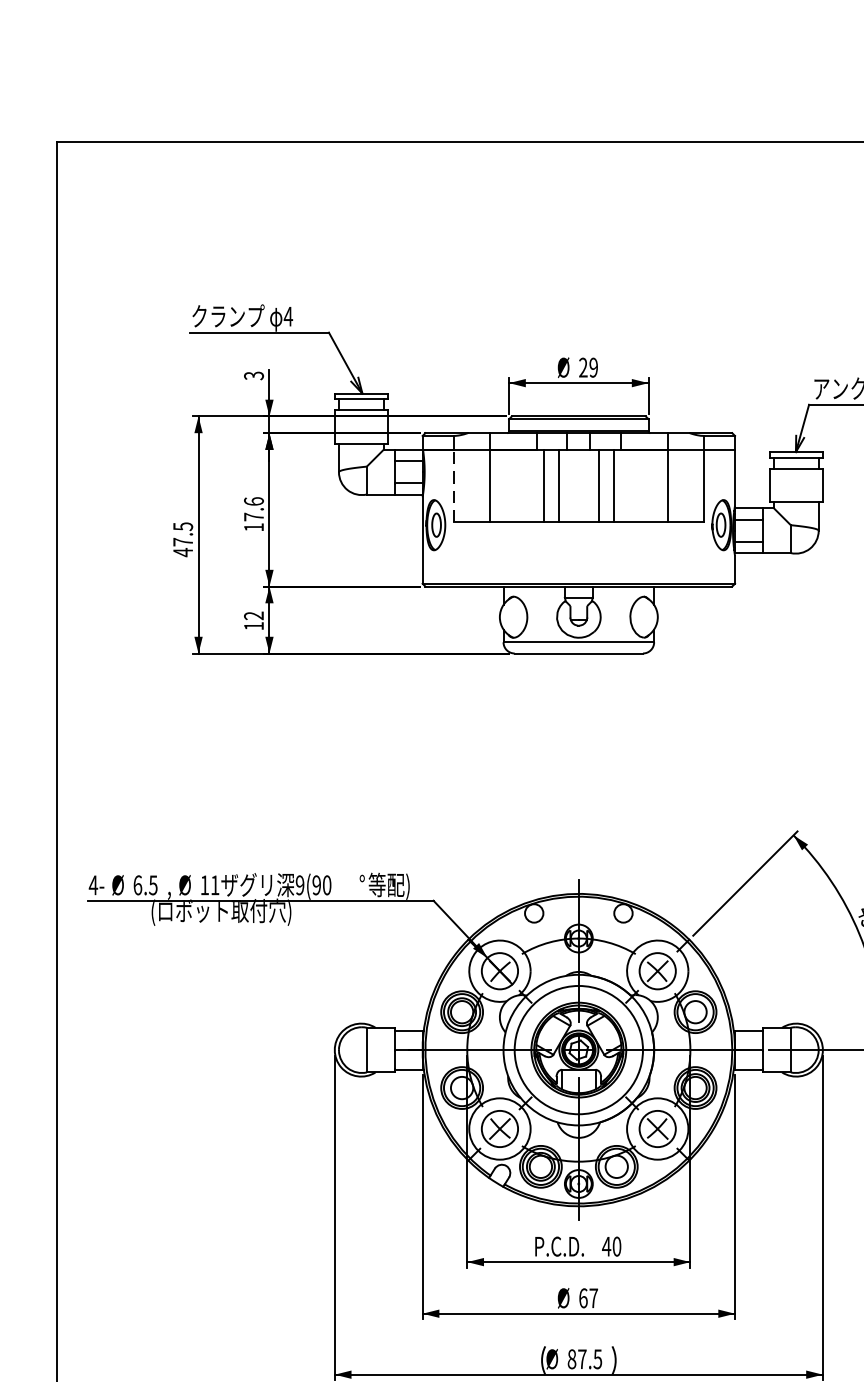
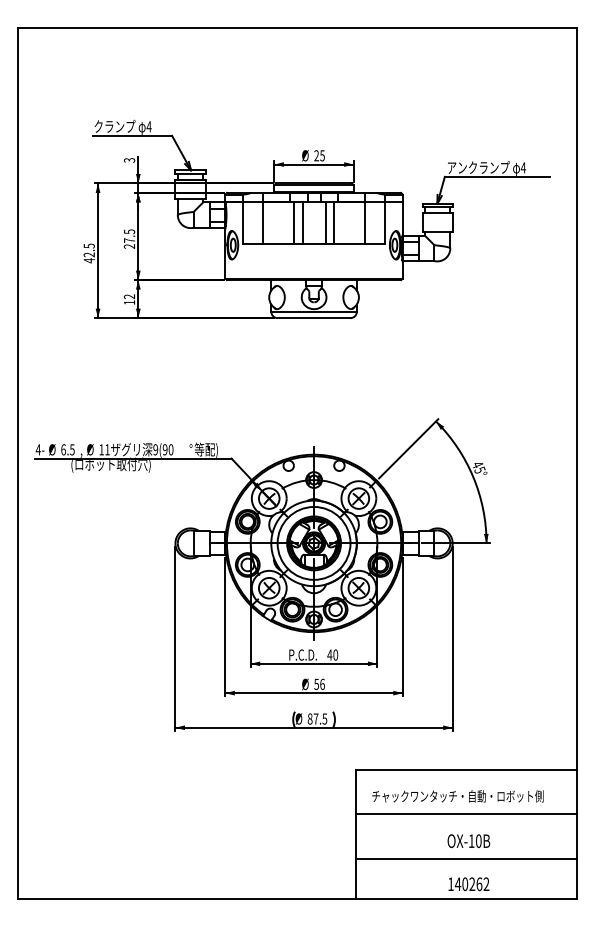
text: (593, 367) -> (322, 155), 29 -> 25
line: (454, 486) -> (243, 223), dashed -> solid
text: (253, 513) -> (129, 238), 17.6 -> 27.5
text: (181, 541) -> (88, 254), 47.5 -> 42.5
text: (588, 1298) -> (319, 684), 67 -> 56

